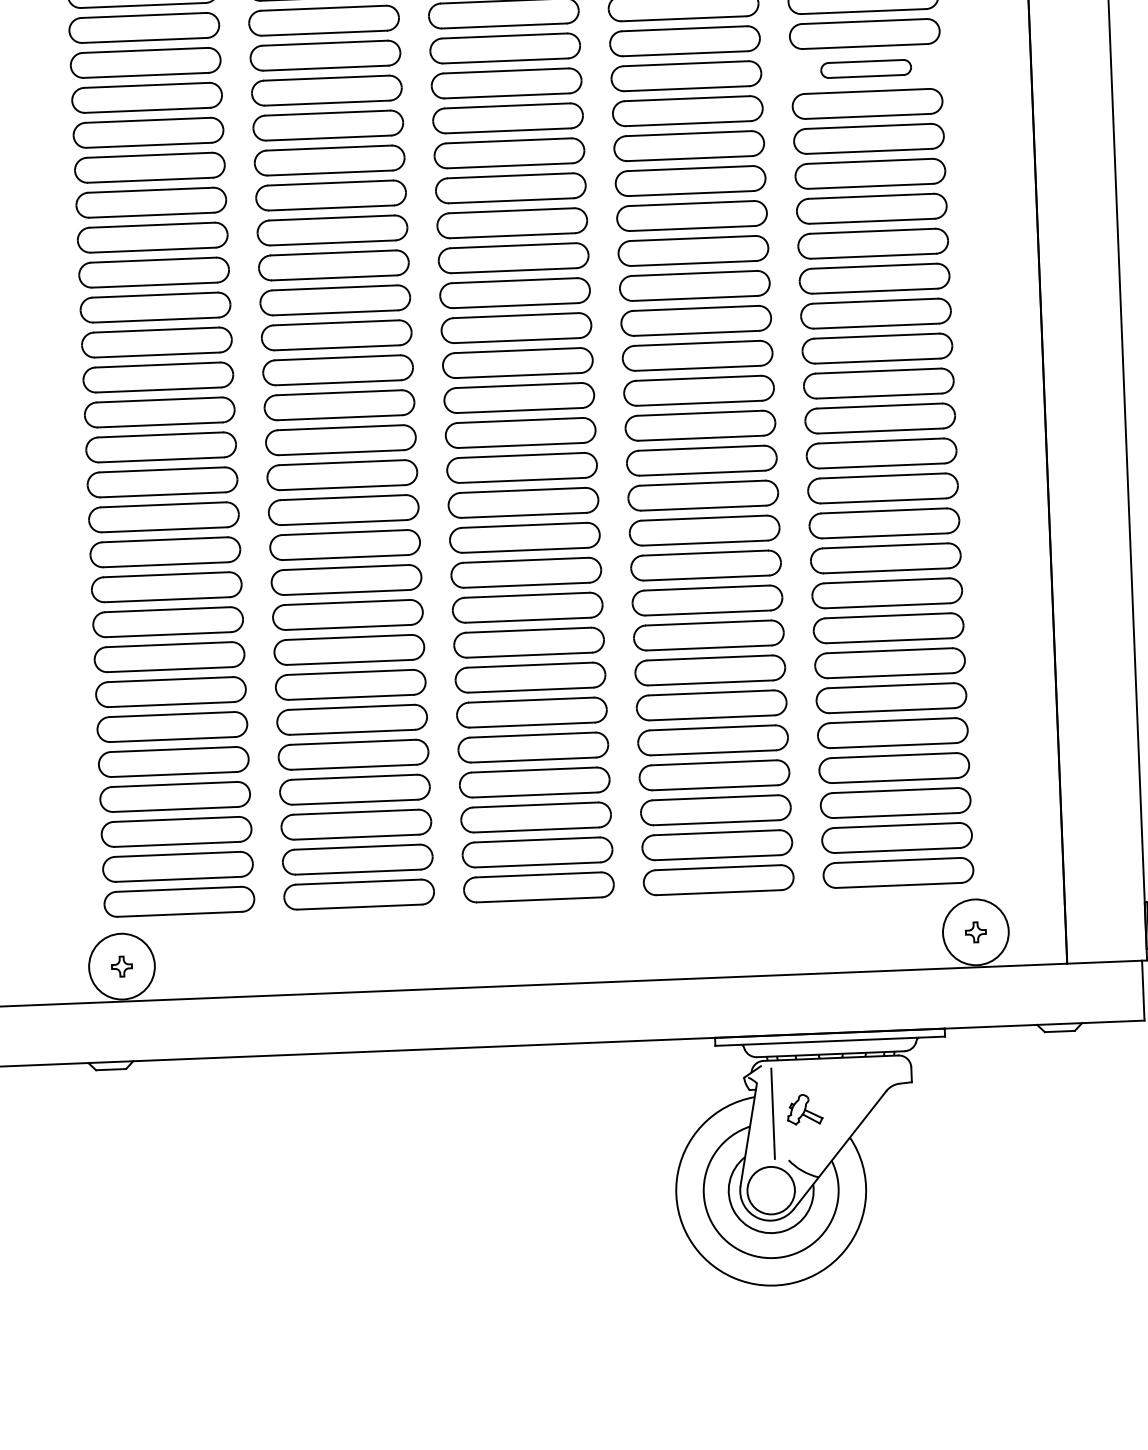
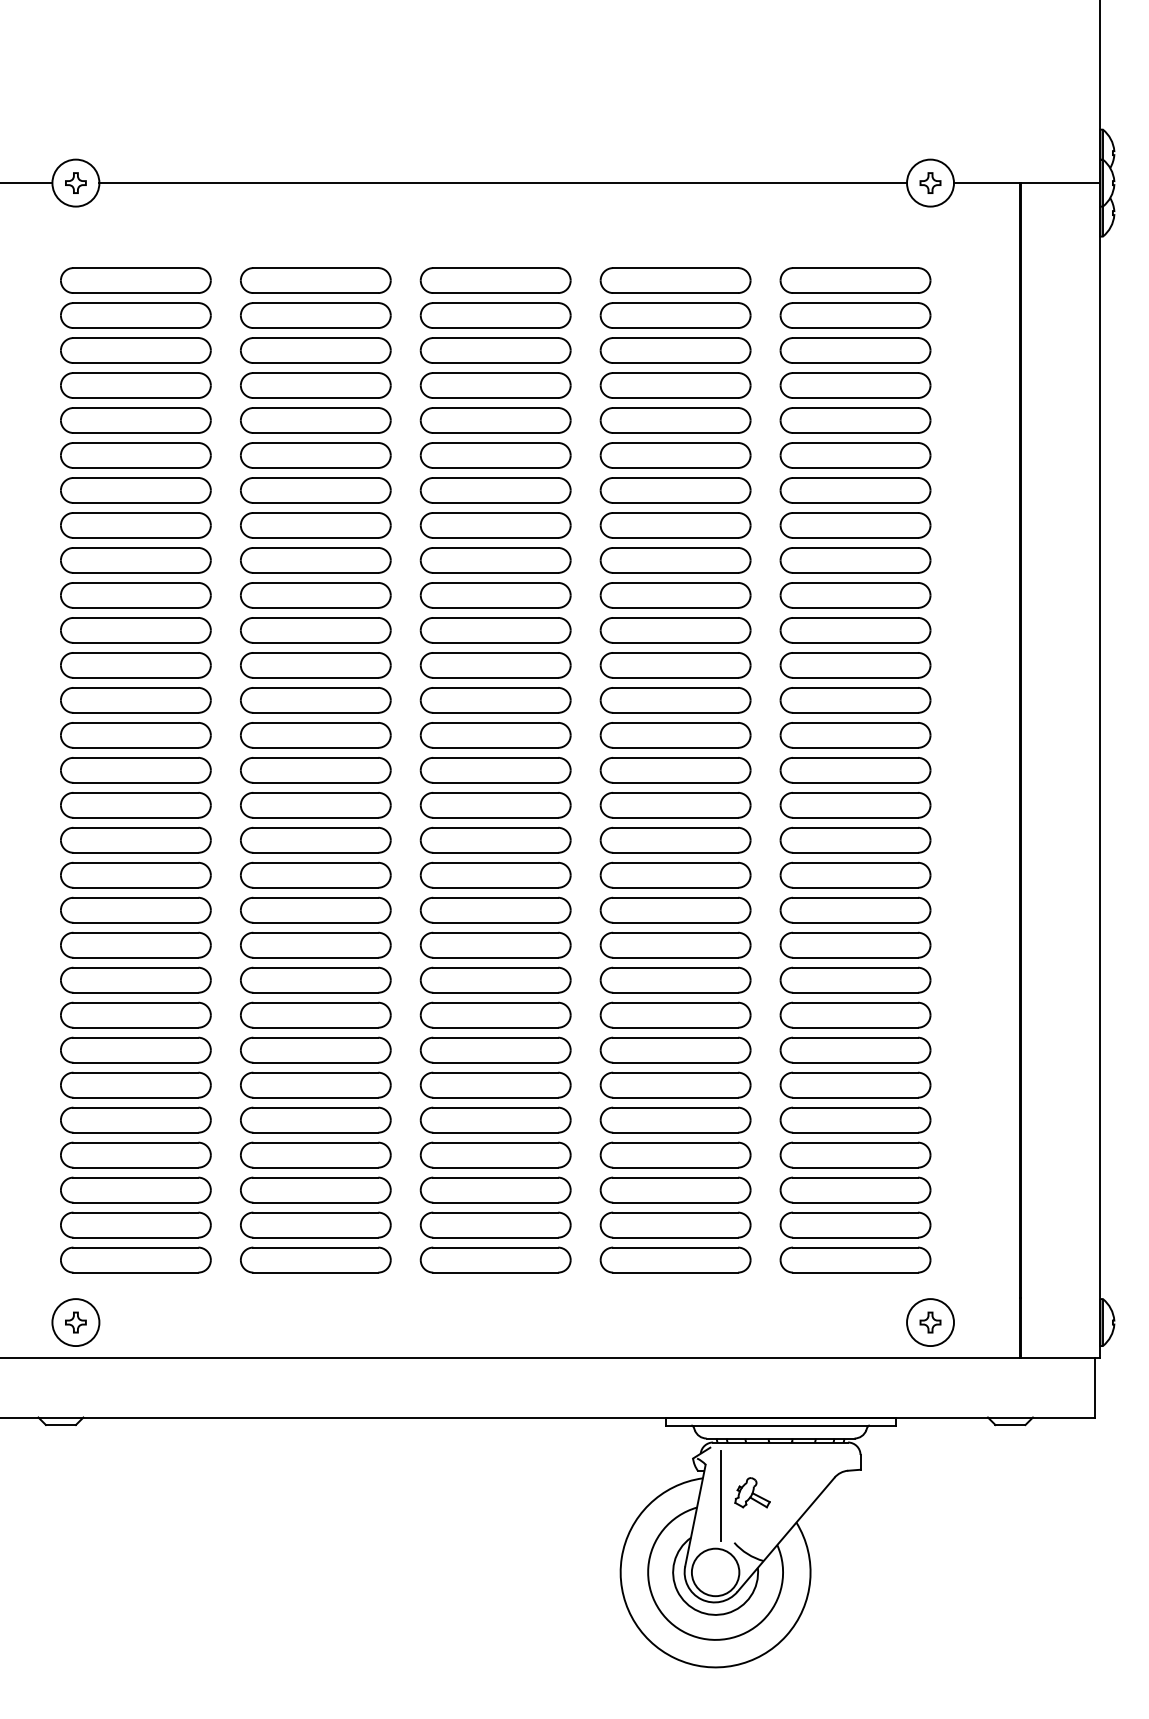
part: (866, 68) -> (855, 455), size x1.67
circle: (975, 932) -> (930, 1322), size x0.71
circle: (121, 966) -> (75, 1322), size x0.71

